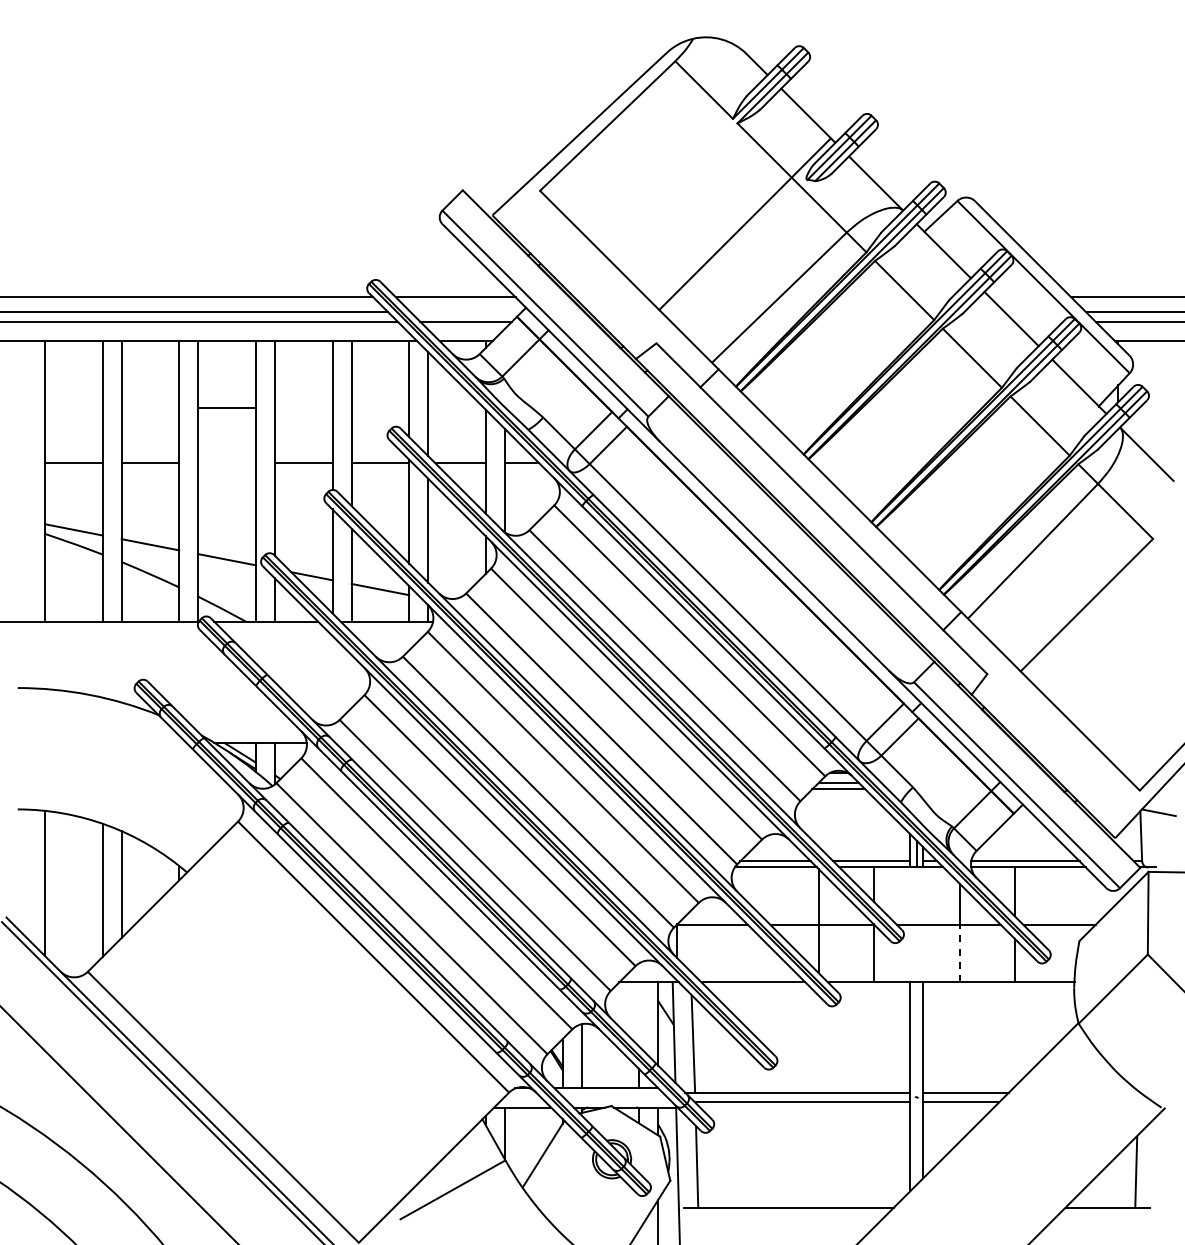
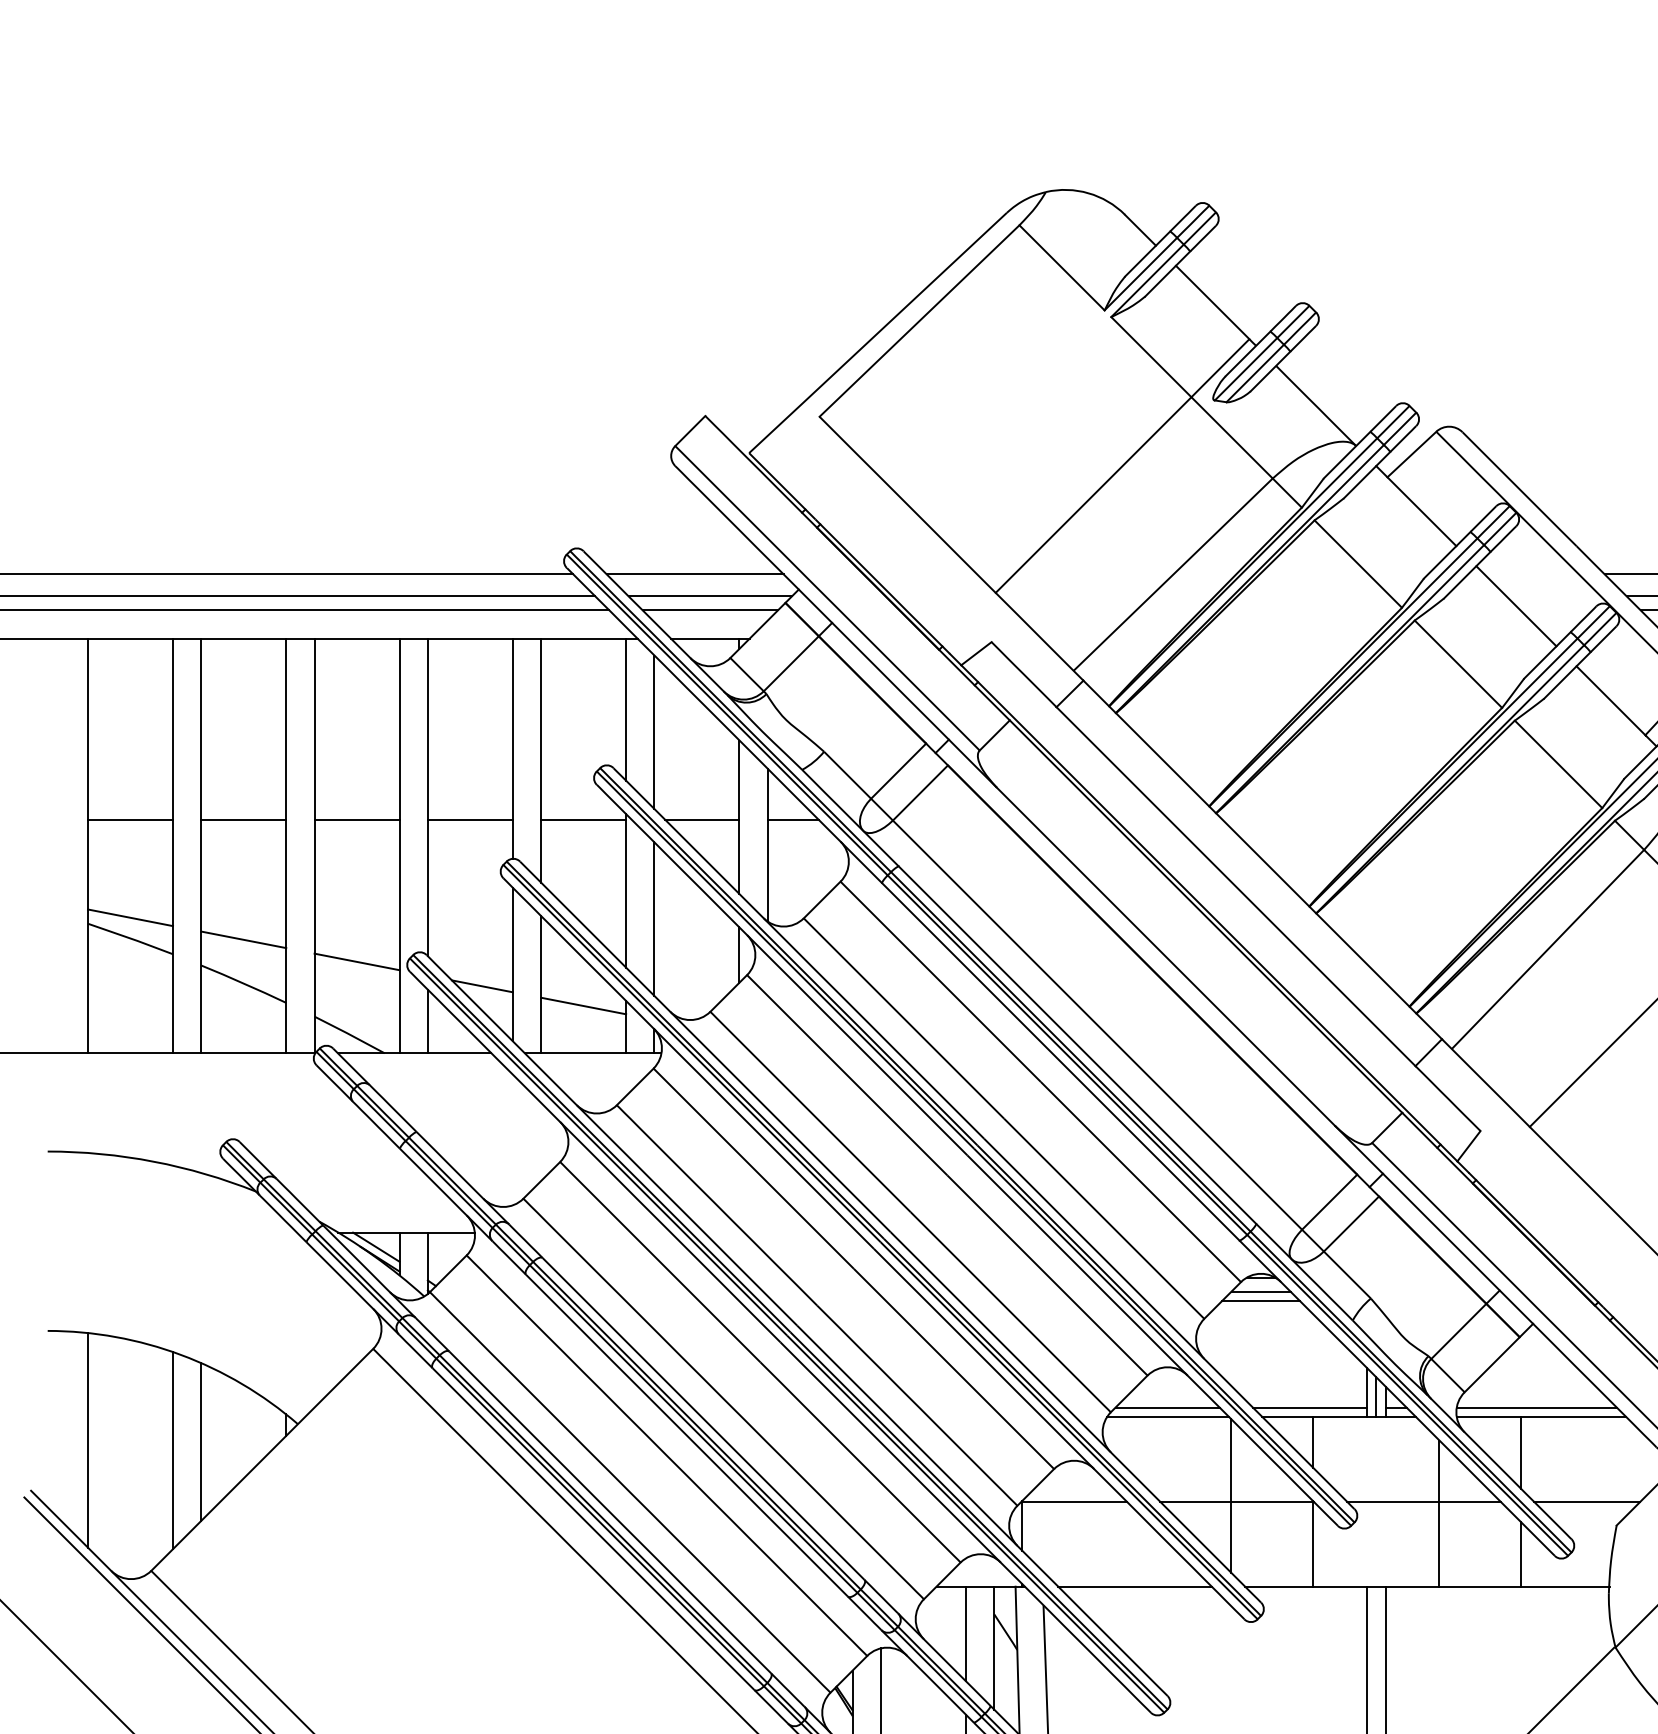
line: (465, 312) -> (709, 596), added
line: (226, 408) -> (356, 819), moved
line: (959, 953) -> (1439, 1543), dashed -> solid
line: (639, 1014) -> (966, 1633), added

